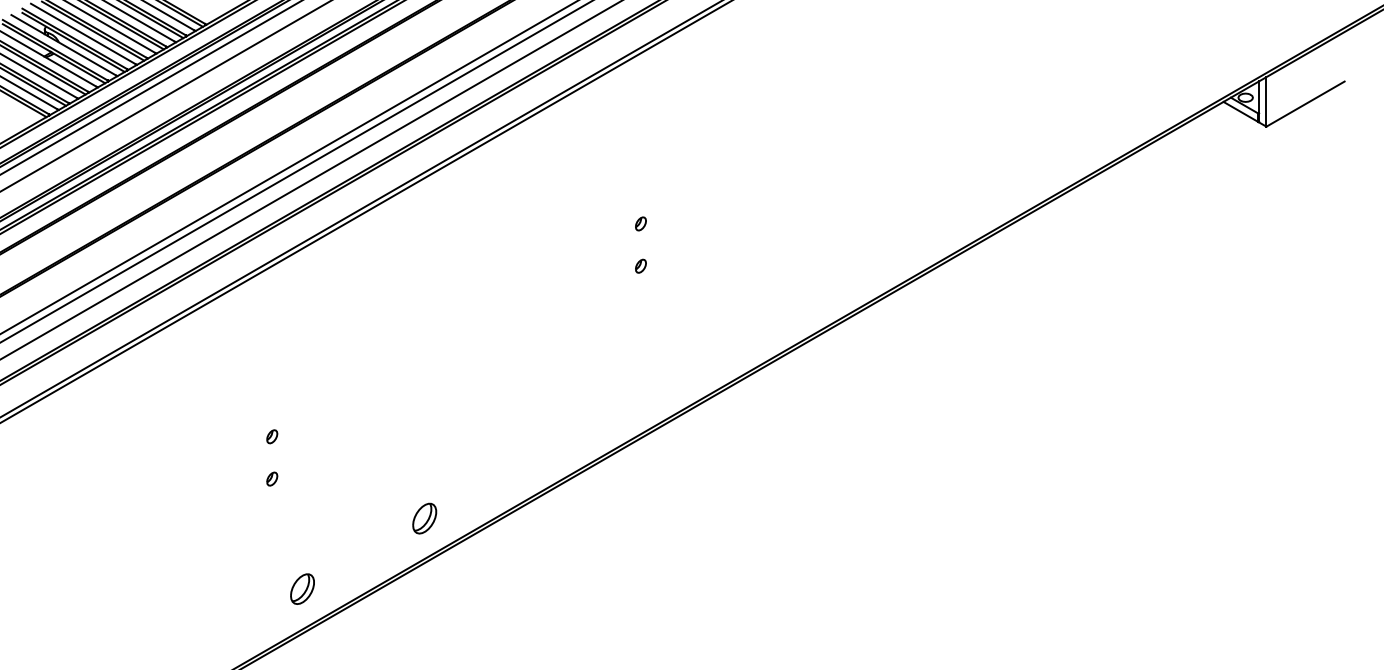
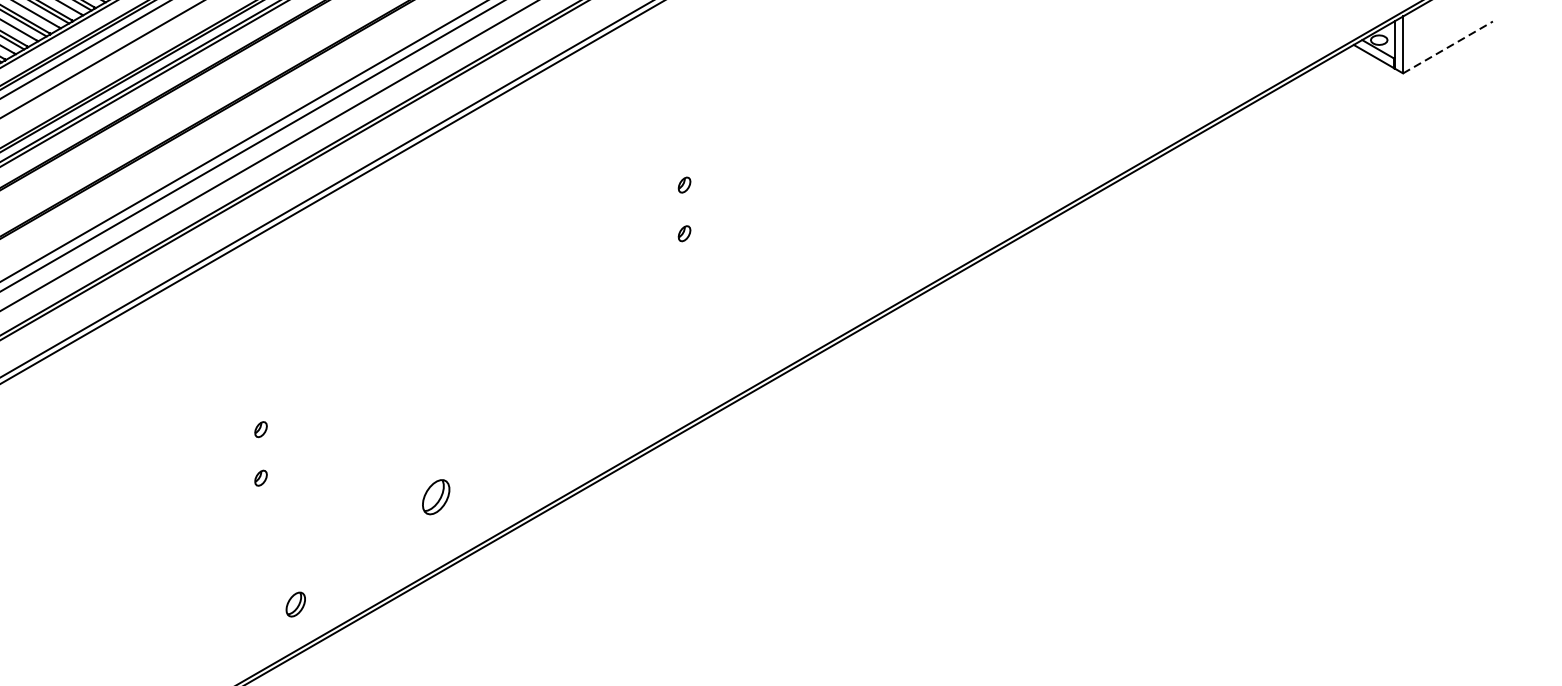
line: (1305, 103) -> (1447, 46), solid -> dashed
part: (424, 518) -> (435, 497), moved
part: (302, 588) -> (295, 603), size x0.7

